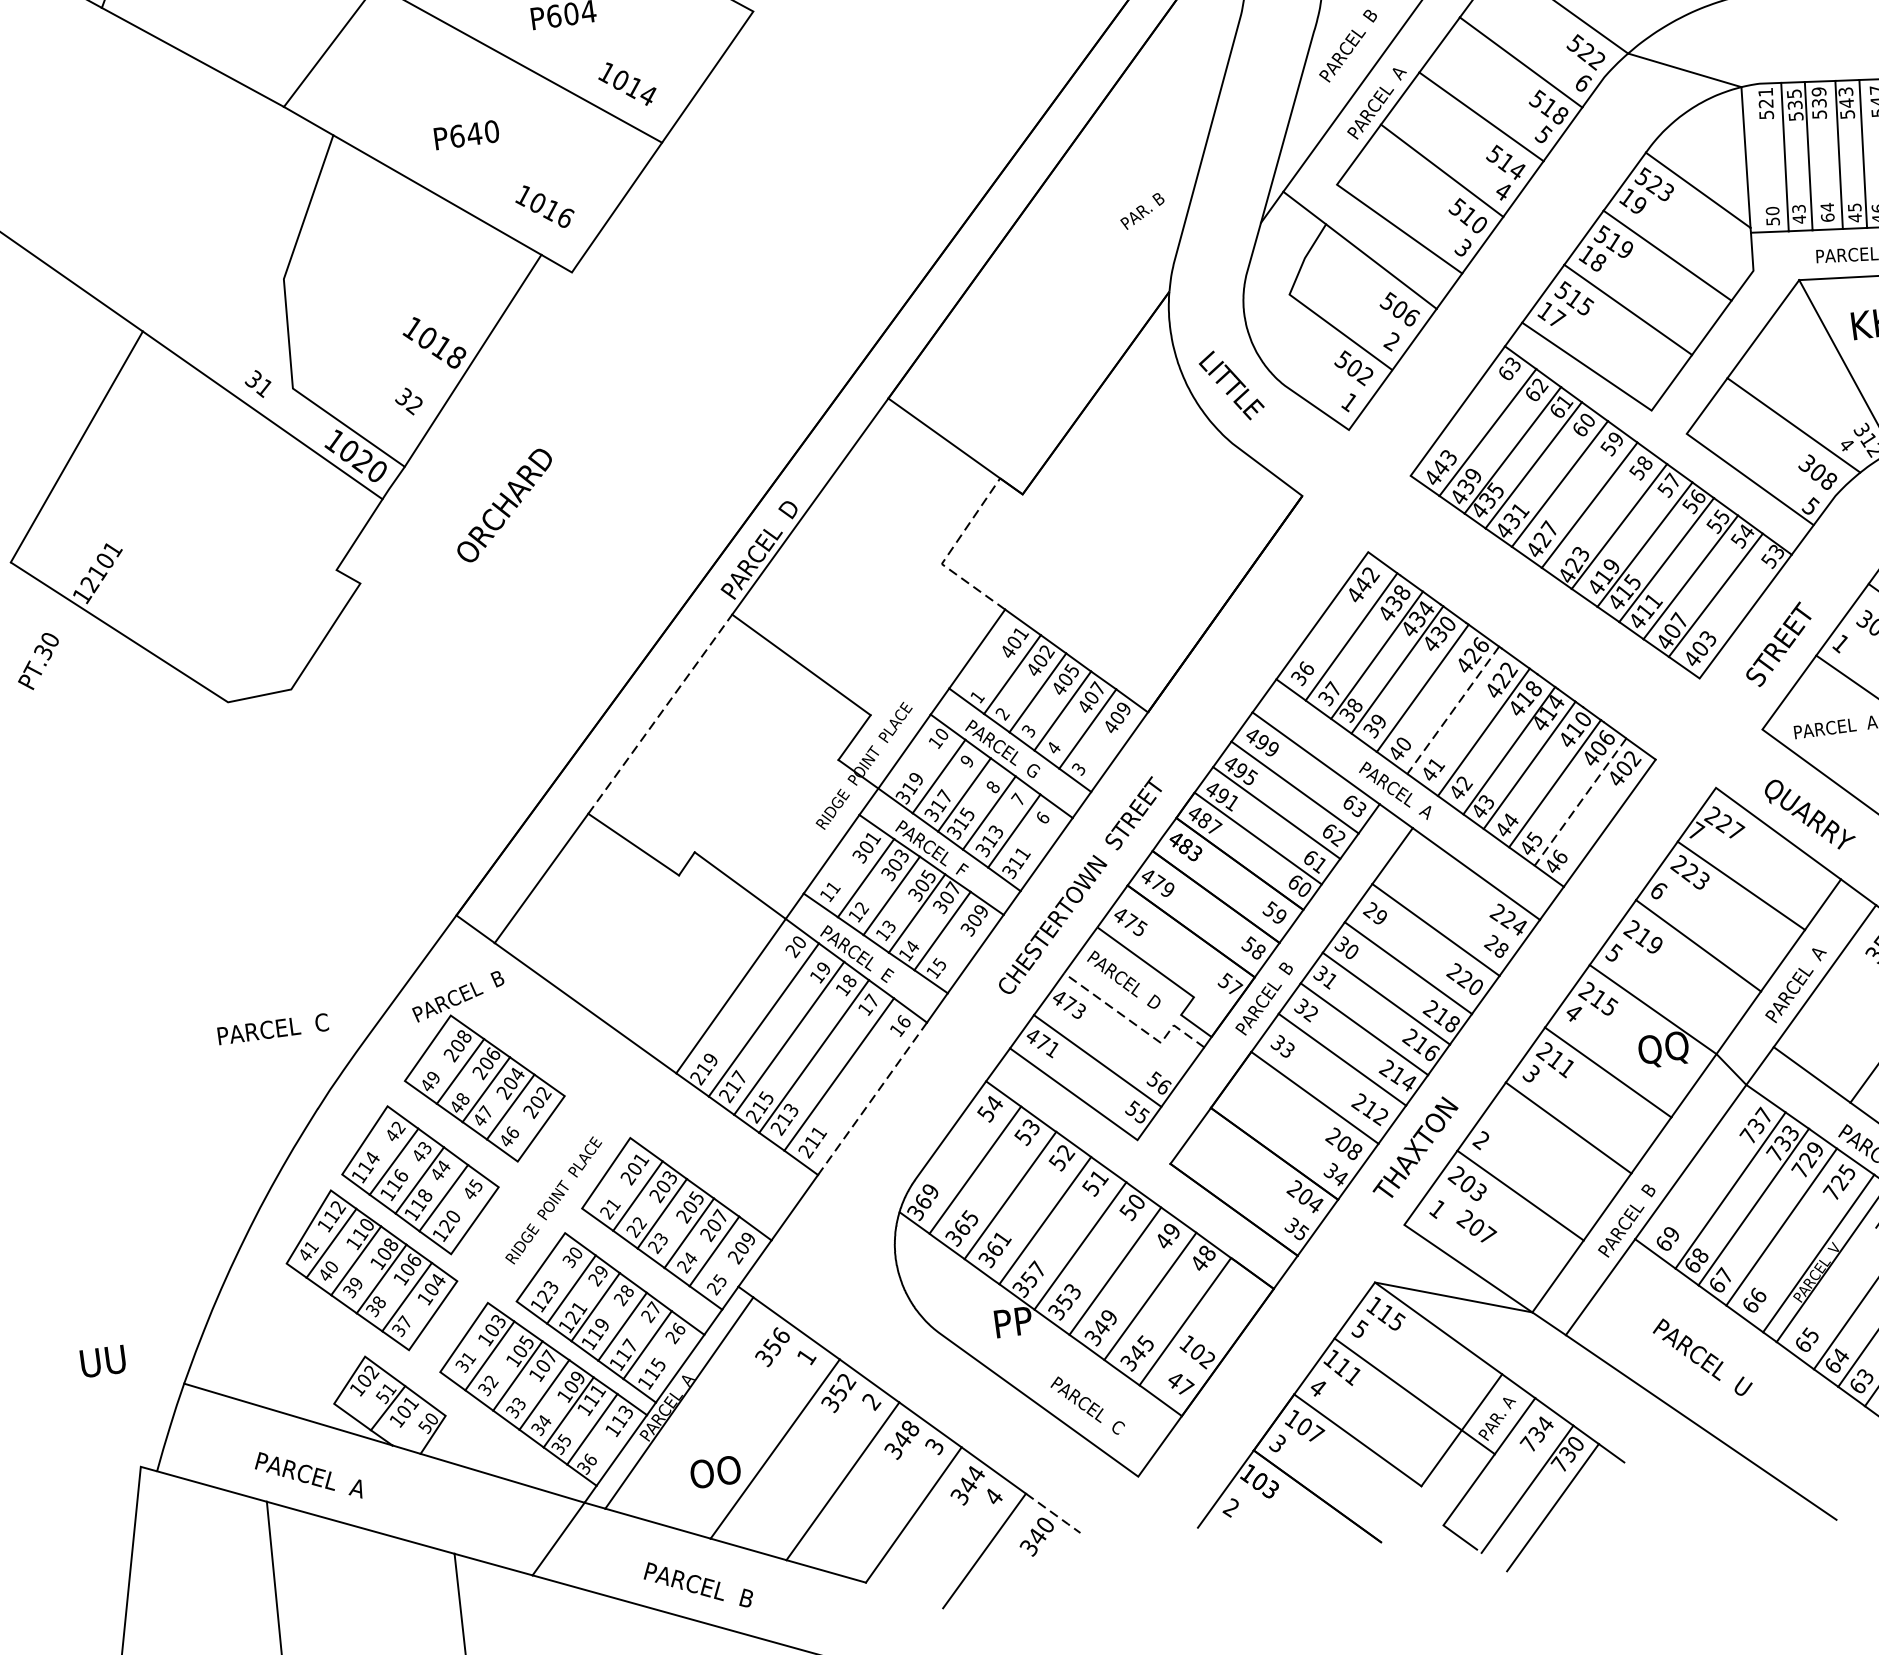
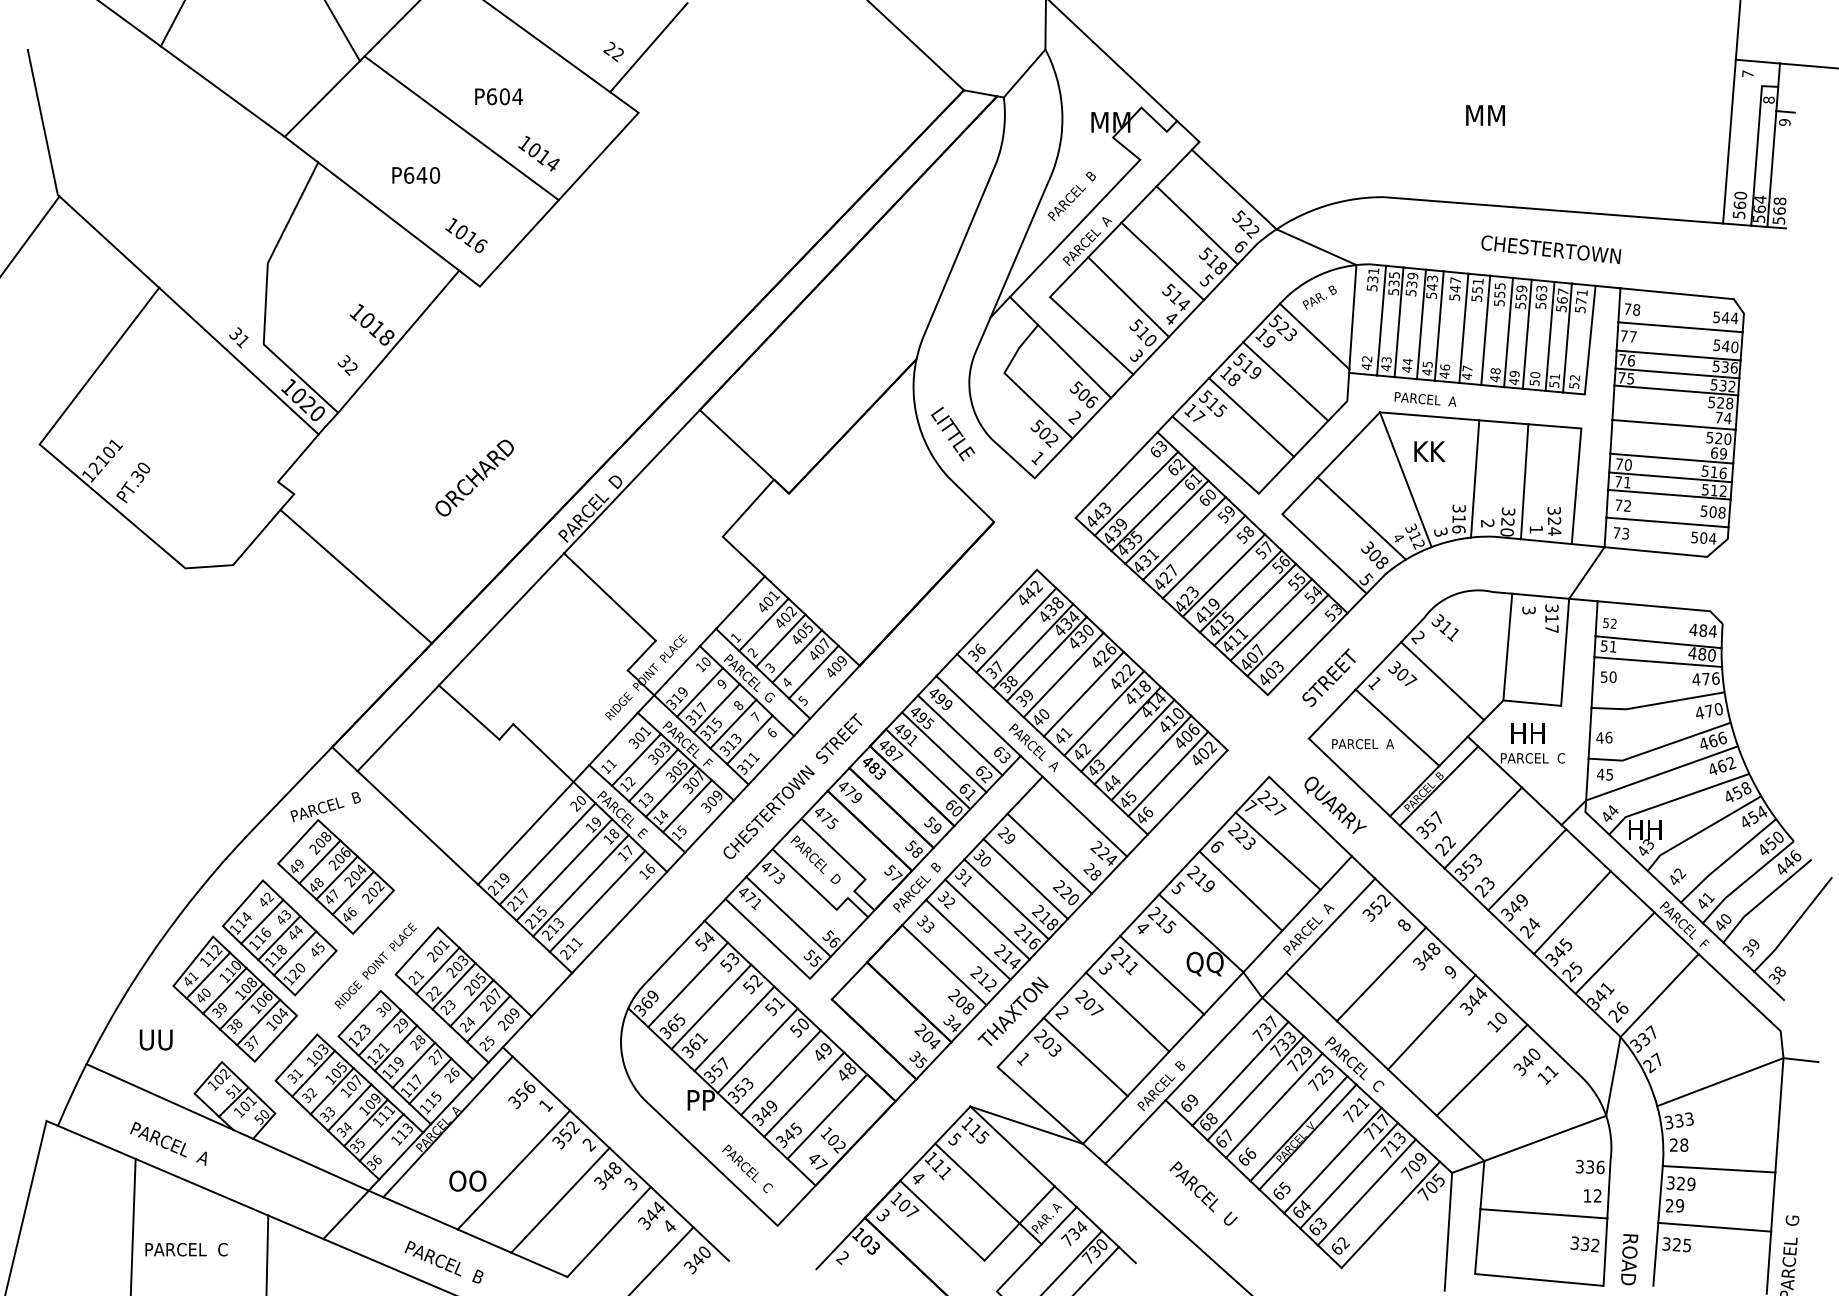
text: (1766, 103) -> (1373, 279), 521 -> 531
text: (1142, 211) -> (1319, 297), moved
text: (1772, 217) -> (1366, 363), 50 -> 42
text: (1828, 217) -> (1407, 369), 64 -> 44
text: (504, 504) -> (474, 477), moved
line: (948, 554) -> (728, 530), dashed -> solid
text: (38, 660) -> (133, 482), moved
line: (457, 682) -> (355, 576), added
line: (1452, 710) -> (1083, 694), dashed -> solid
line: (660, 714) -> (501, 619), dashed -> solid
text: (1077, 767) -> (802, 699), 3 -> 5
line: (1579, 802) -> (1167, 774), dashed -> solid
line: (1137, 1026) -> (821, 895), dashed -> solid
text: (273, 1028) -> (186, 1249), moved
line: (872, 1098) -> (619, 922), dashed -> solid
text: (1476, 1225) -> (1089, 1002), moved
text: (102, 1361) -> (155, 1039), moved
line: (1054, 1513) -> (712, 1244), dashed -> solid

